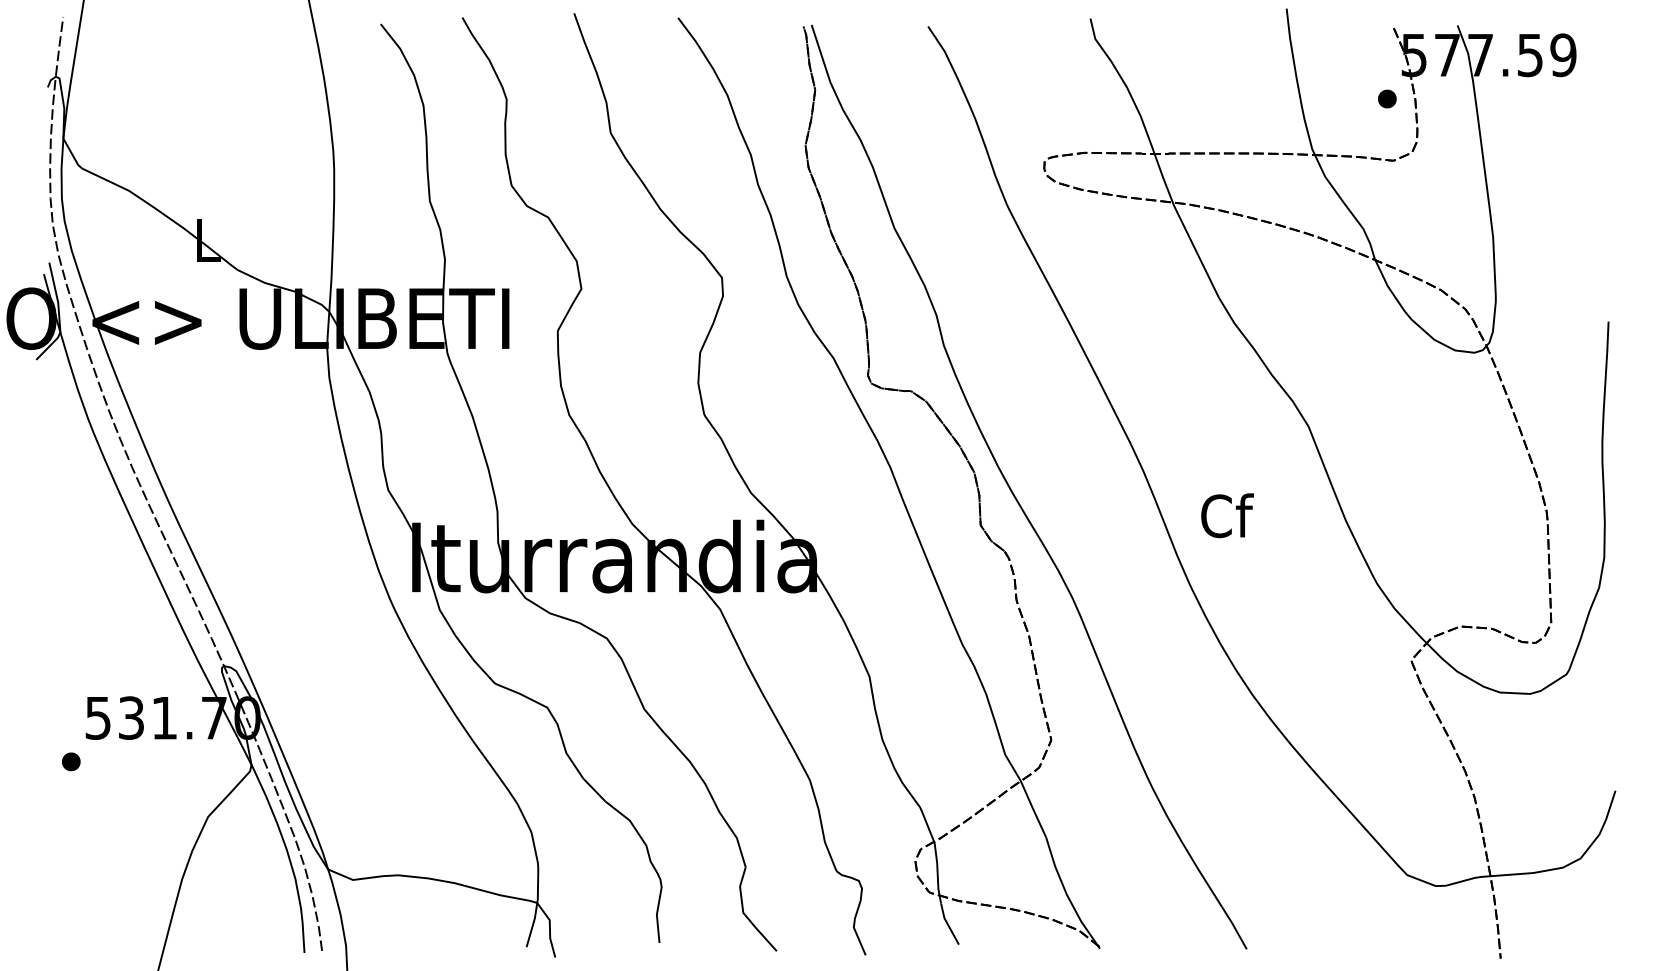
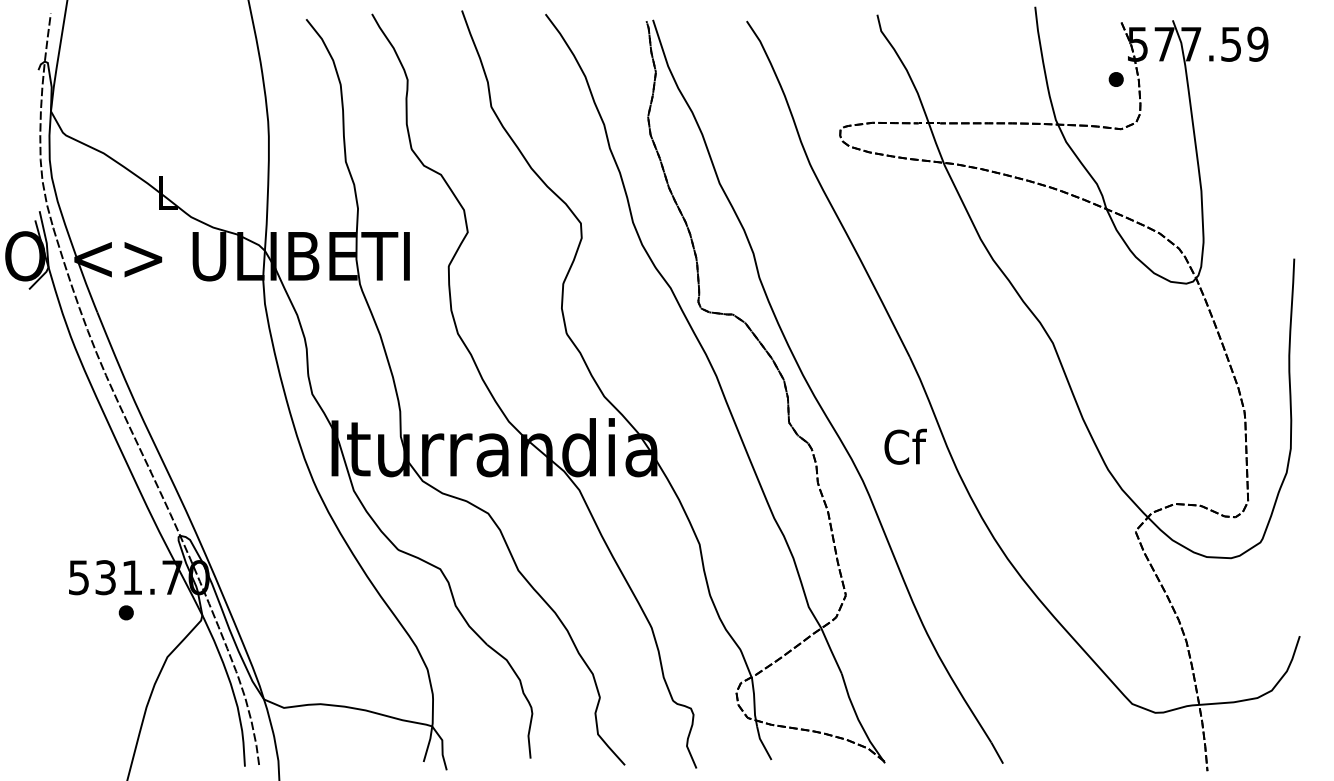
text: (1227, 515) -> (905, 446), moved
part: (70, 761) -> (125, 612), moved

